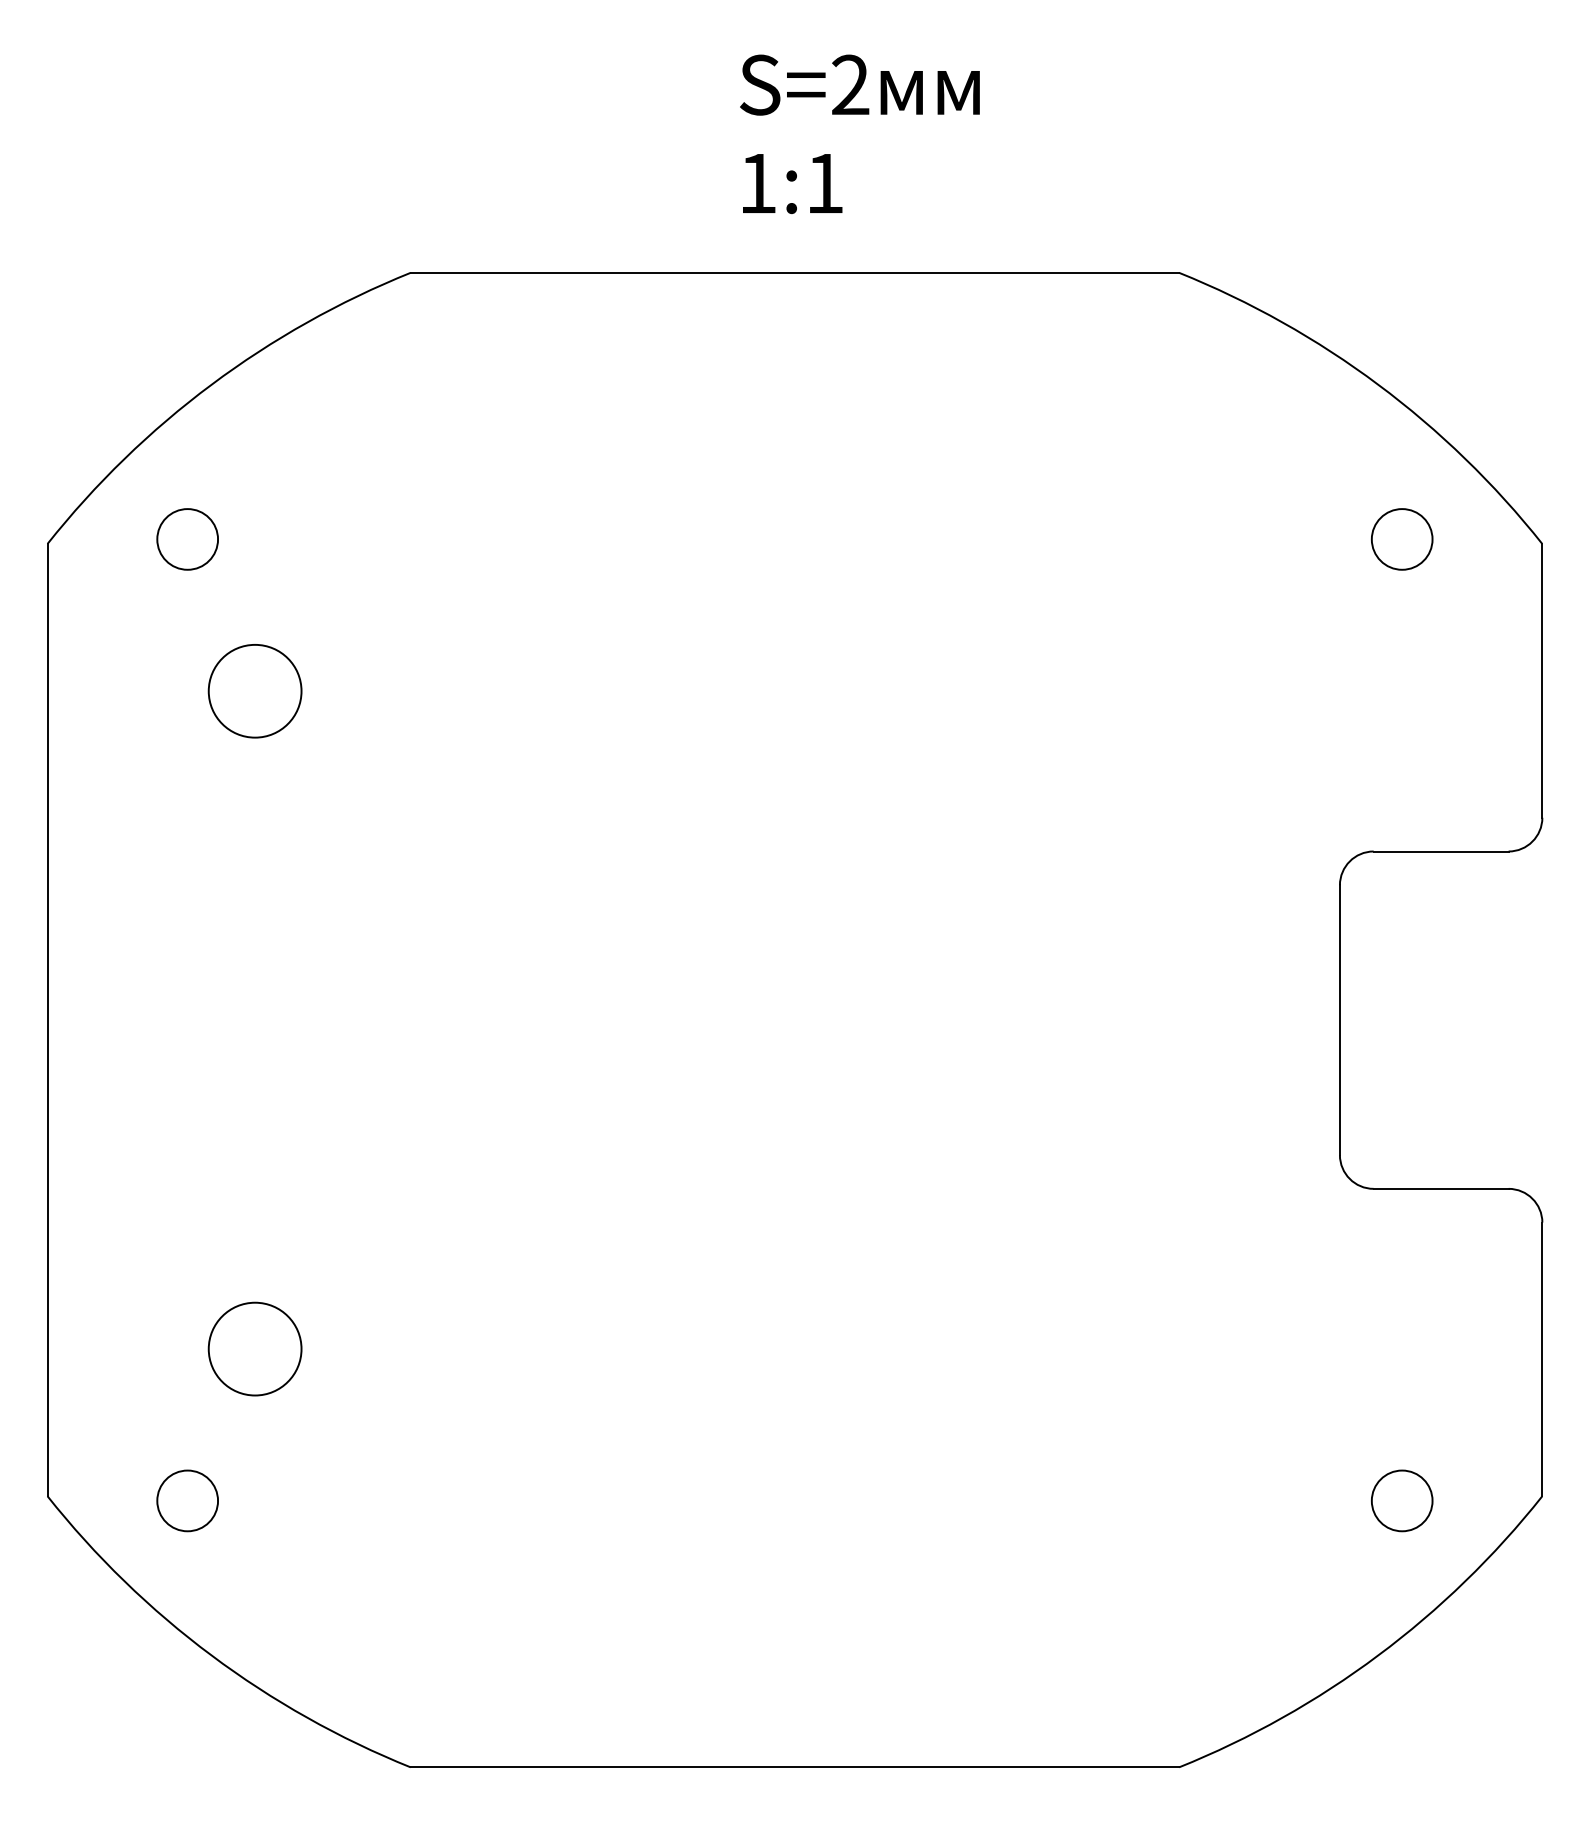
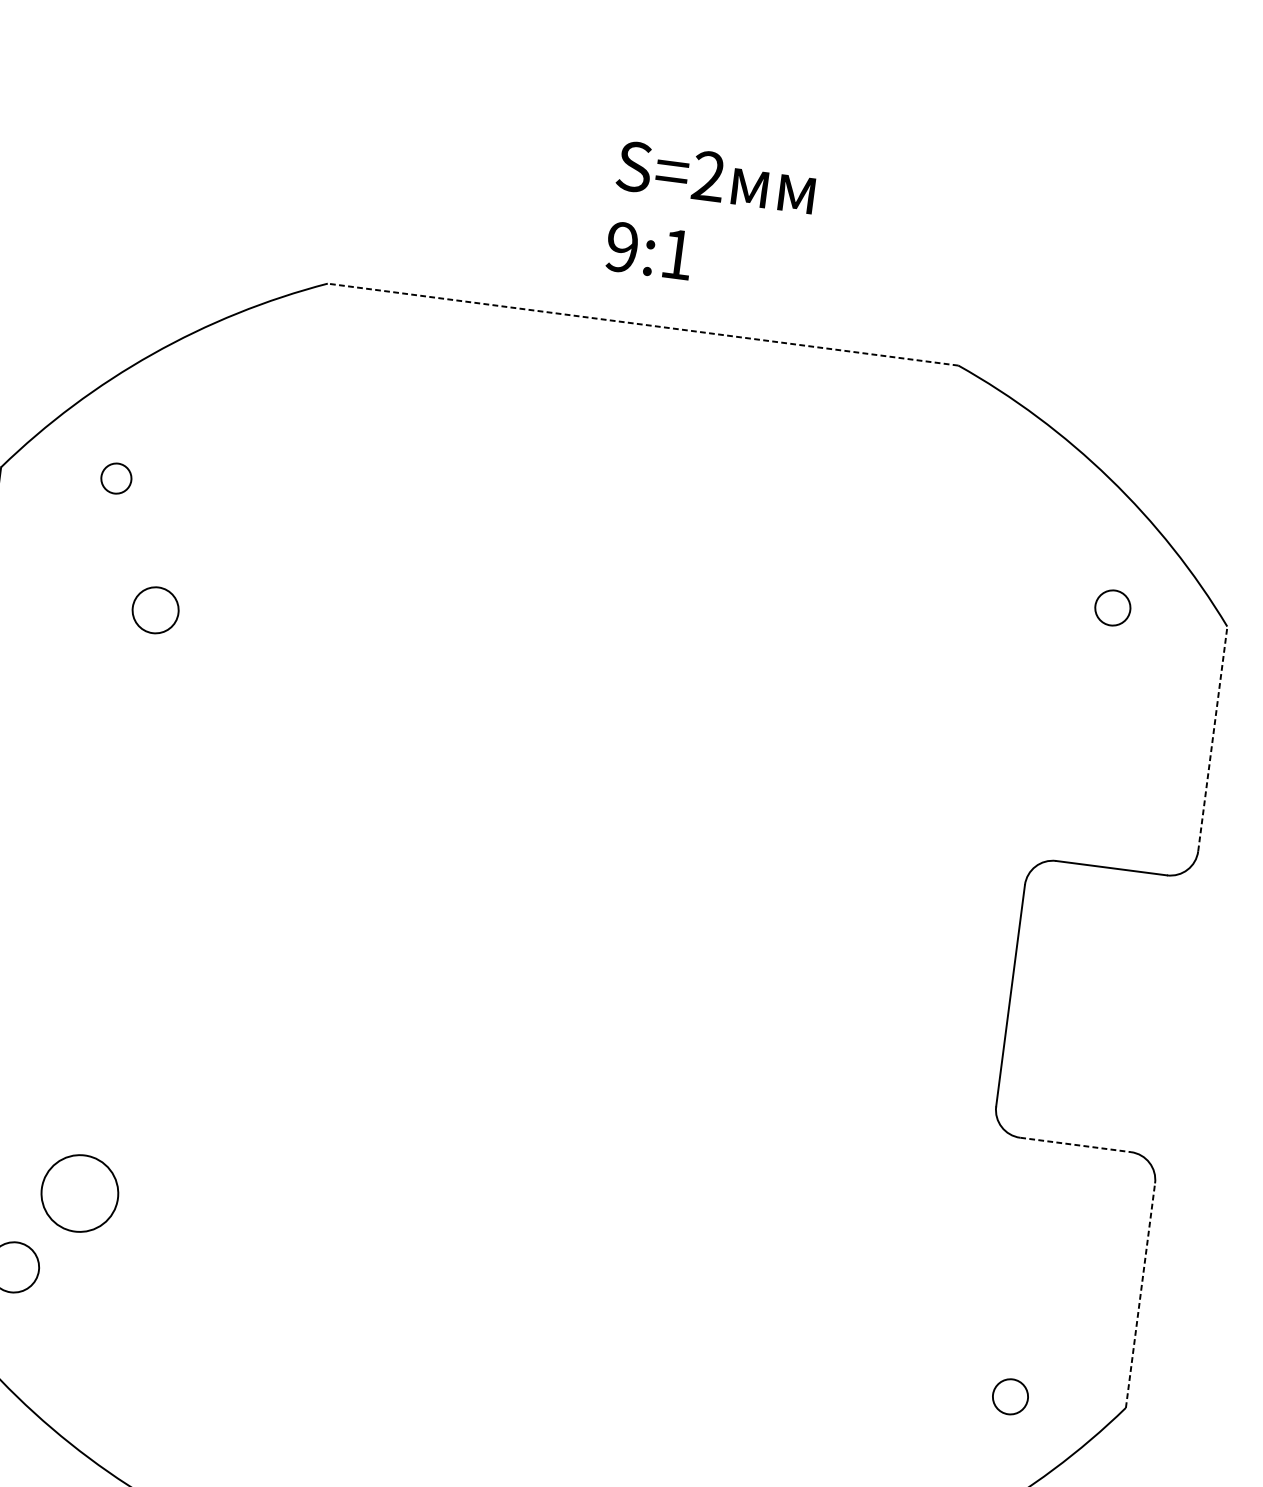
text: (757, 183) -> (621, 247), ^J1:1 -> ^J9:1
line: (794, 272) -> (642, 324), solid -> dashed
circle: (187, 539) -> (116, 478), size x0.6
circle: (1401, 539) -> (1112, 607), size x0.7
line: (1542, 680) -> (1212, 738), solid -> dashed
circle: (254, 690) -> (155, 609), size x0.6
line: (1441, 1188) -> (1075, 1144), solid -> dashed
circle: (254, 1348) -> (79, 1192), moved
line: (1542, 1359) -> (1140, 1295), solid -> dashed
circle: (1402, 1500) -> (1010, 1396), size x0.7

